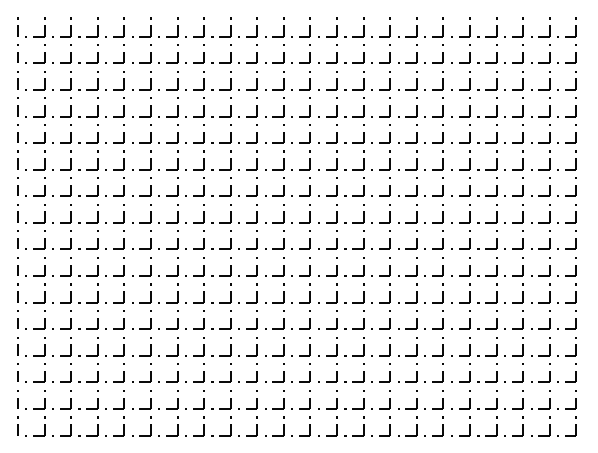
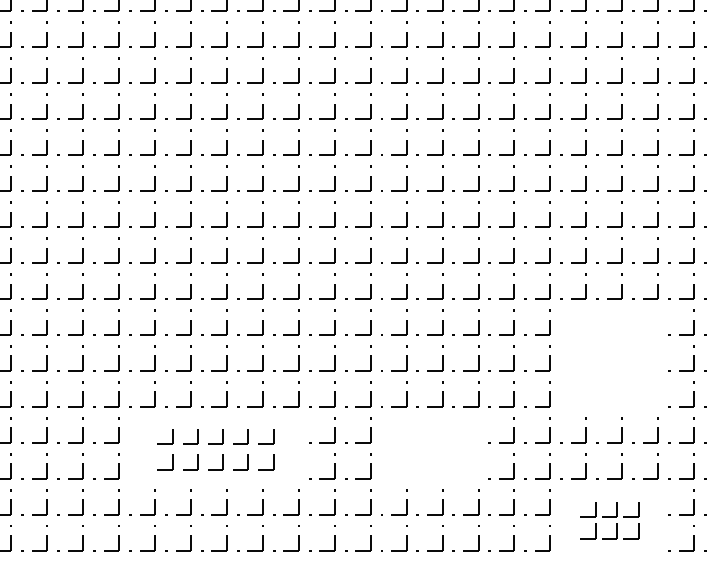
part: (496, 293) -> (622, 358), removed
part: (194, 359) -> (213, 447), size x0.7
part: (354, 359) -> (430, 447), removed
part: (487, 413) -> (609, 520), size x0.6

